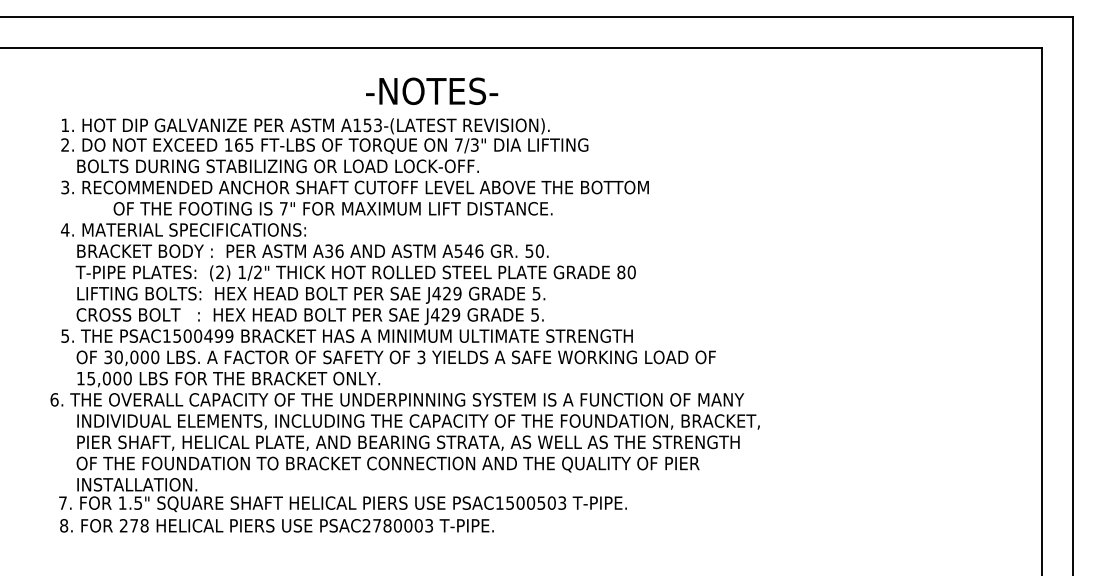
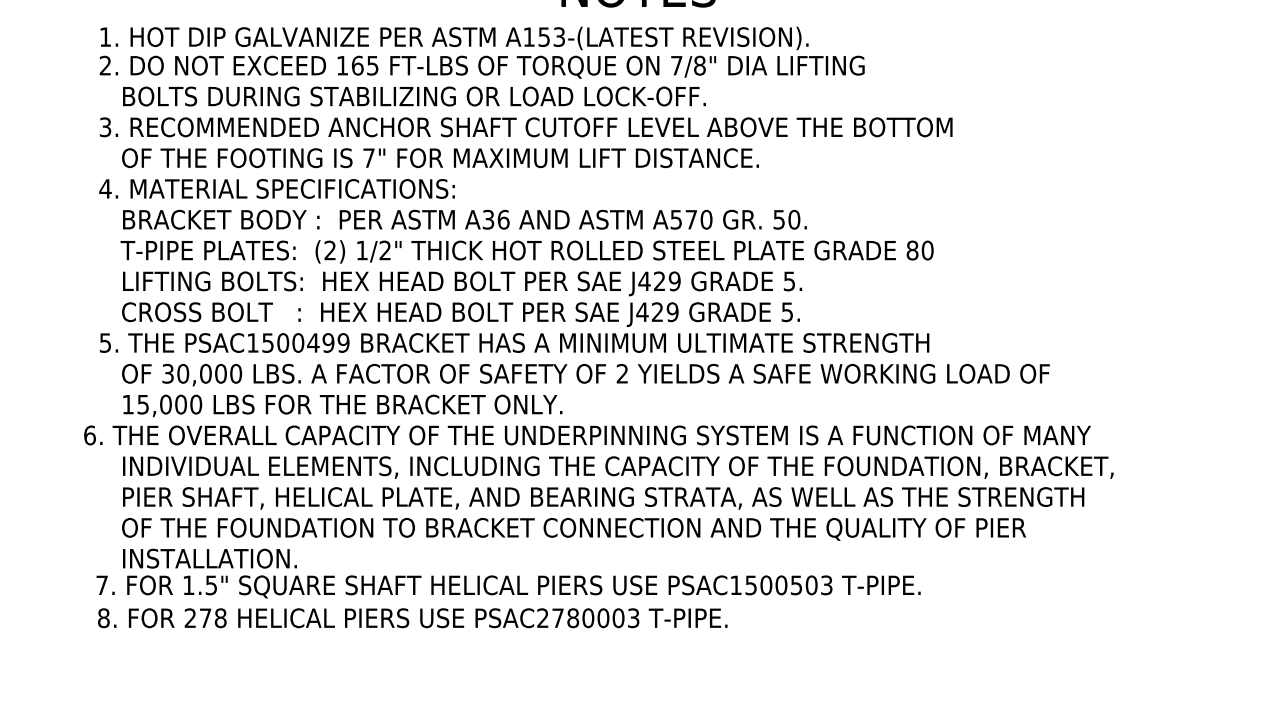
text: (474, 144) -> (699, 64), 7/3" -> 7/8"
text: (332, 208) -> (439, 157), moved
text: (473, 250) -> (697, 218), A546 -> A570
text: (421, 357) -> (622, 373), 3 -> 2

